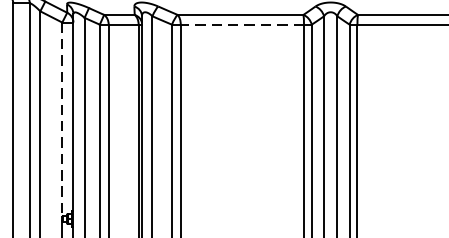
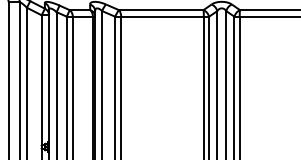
line: (242, 24) -> (162, 16), dashed -> solid
line: (62, 119) -> (41, 80), dashed -> solid

